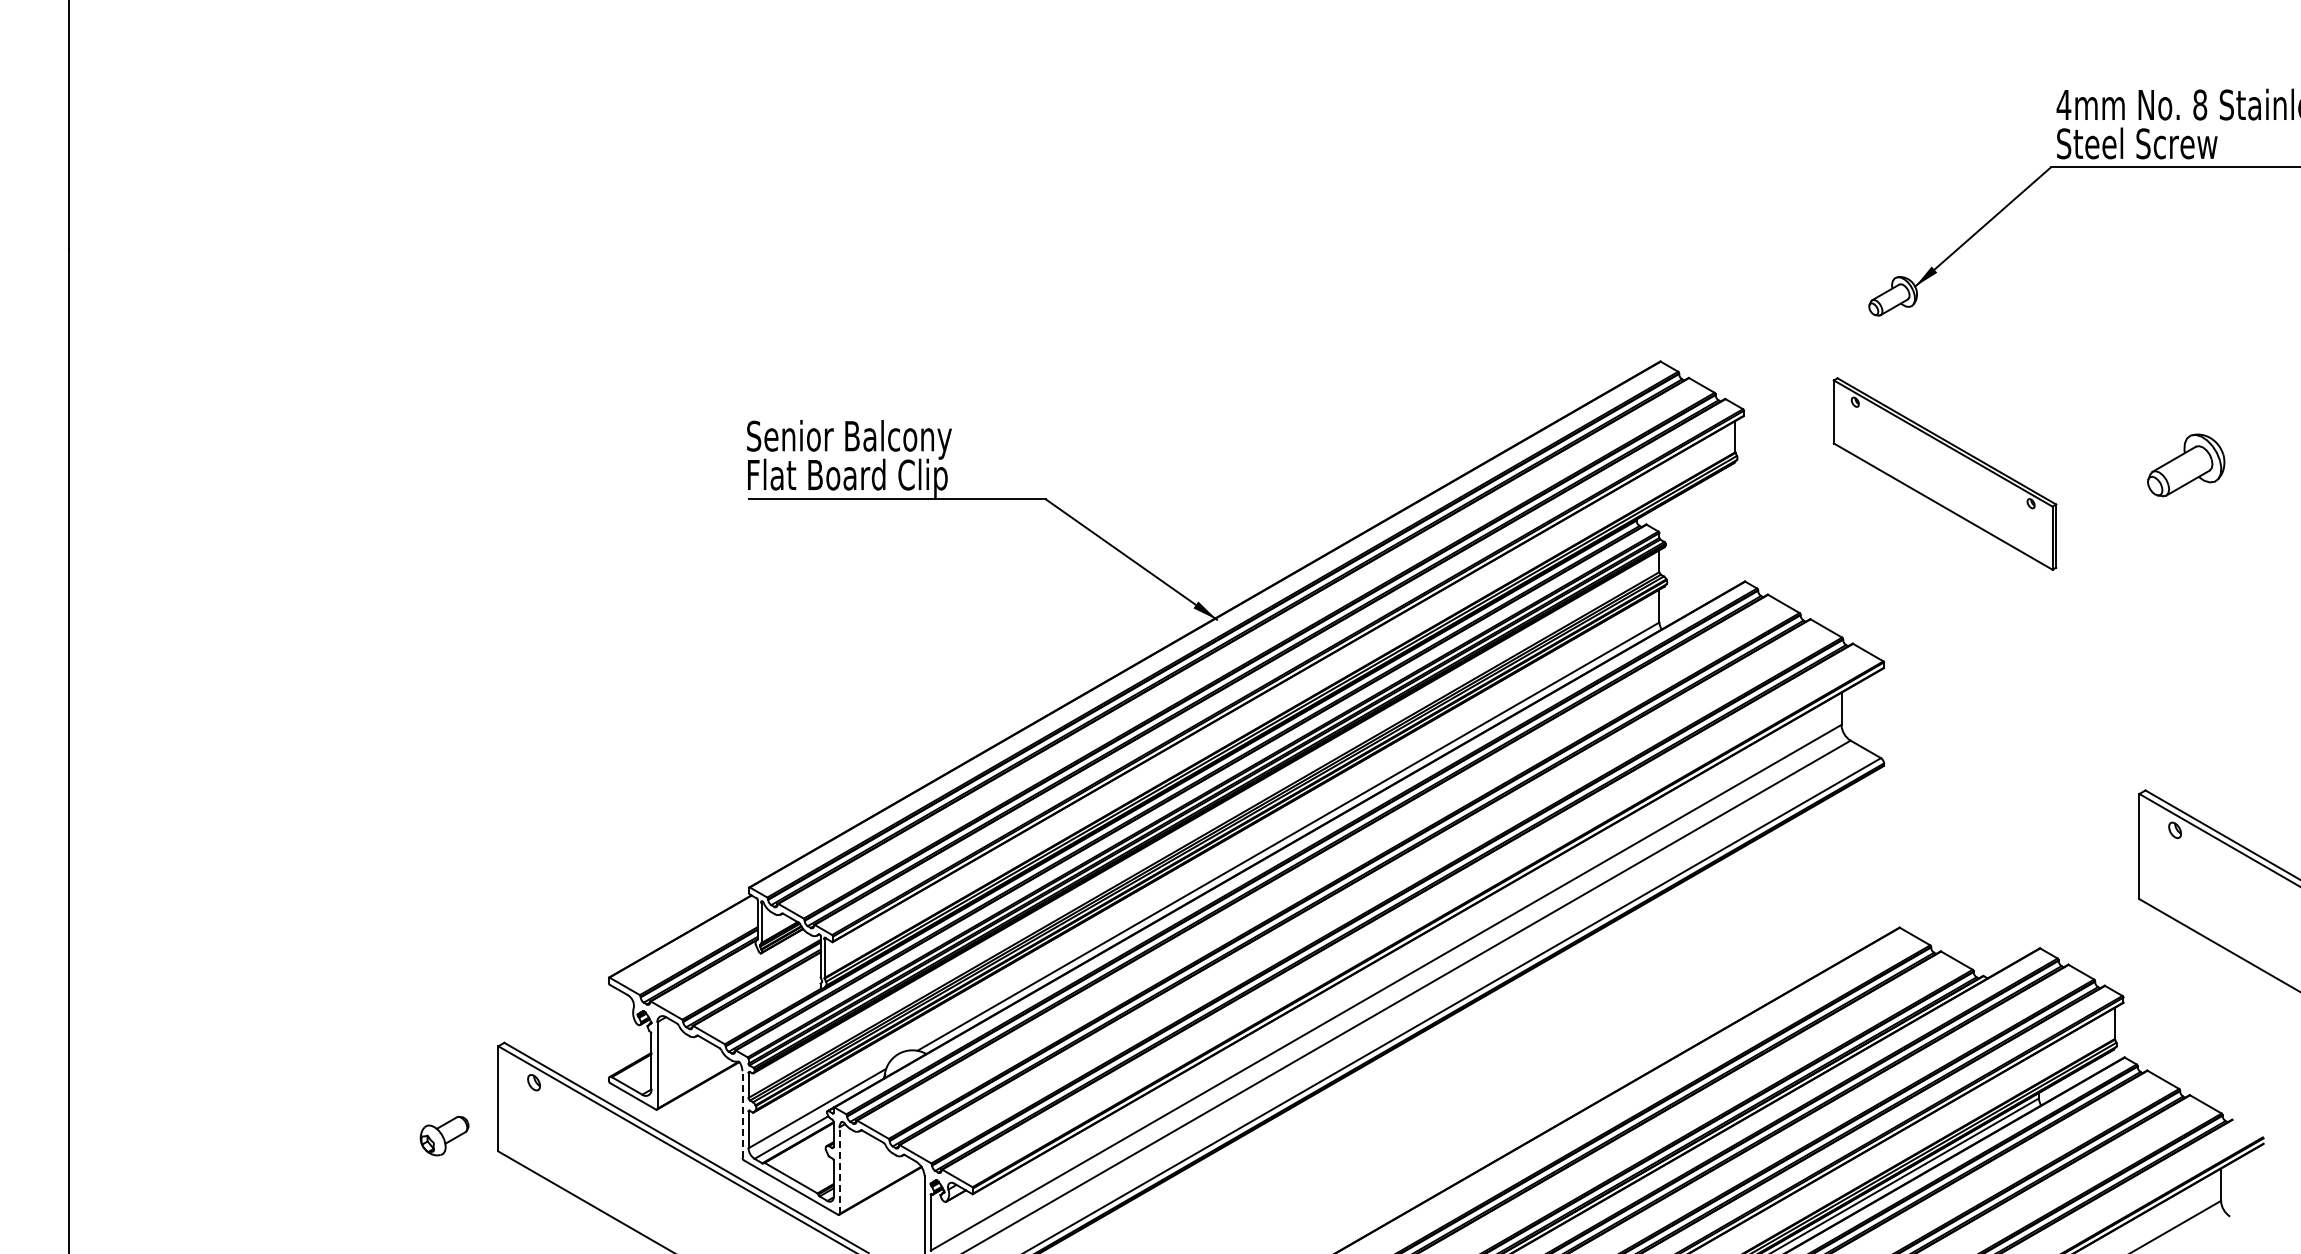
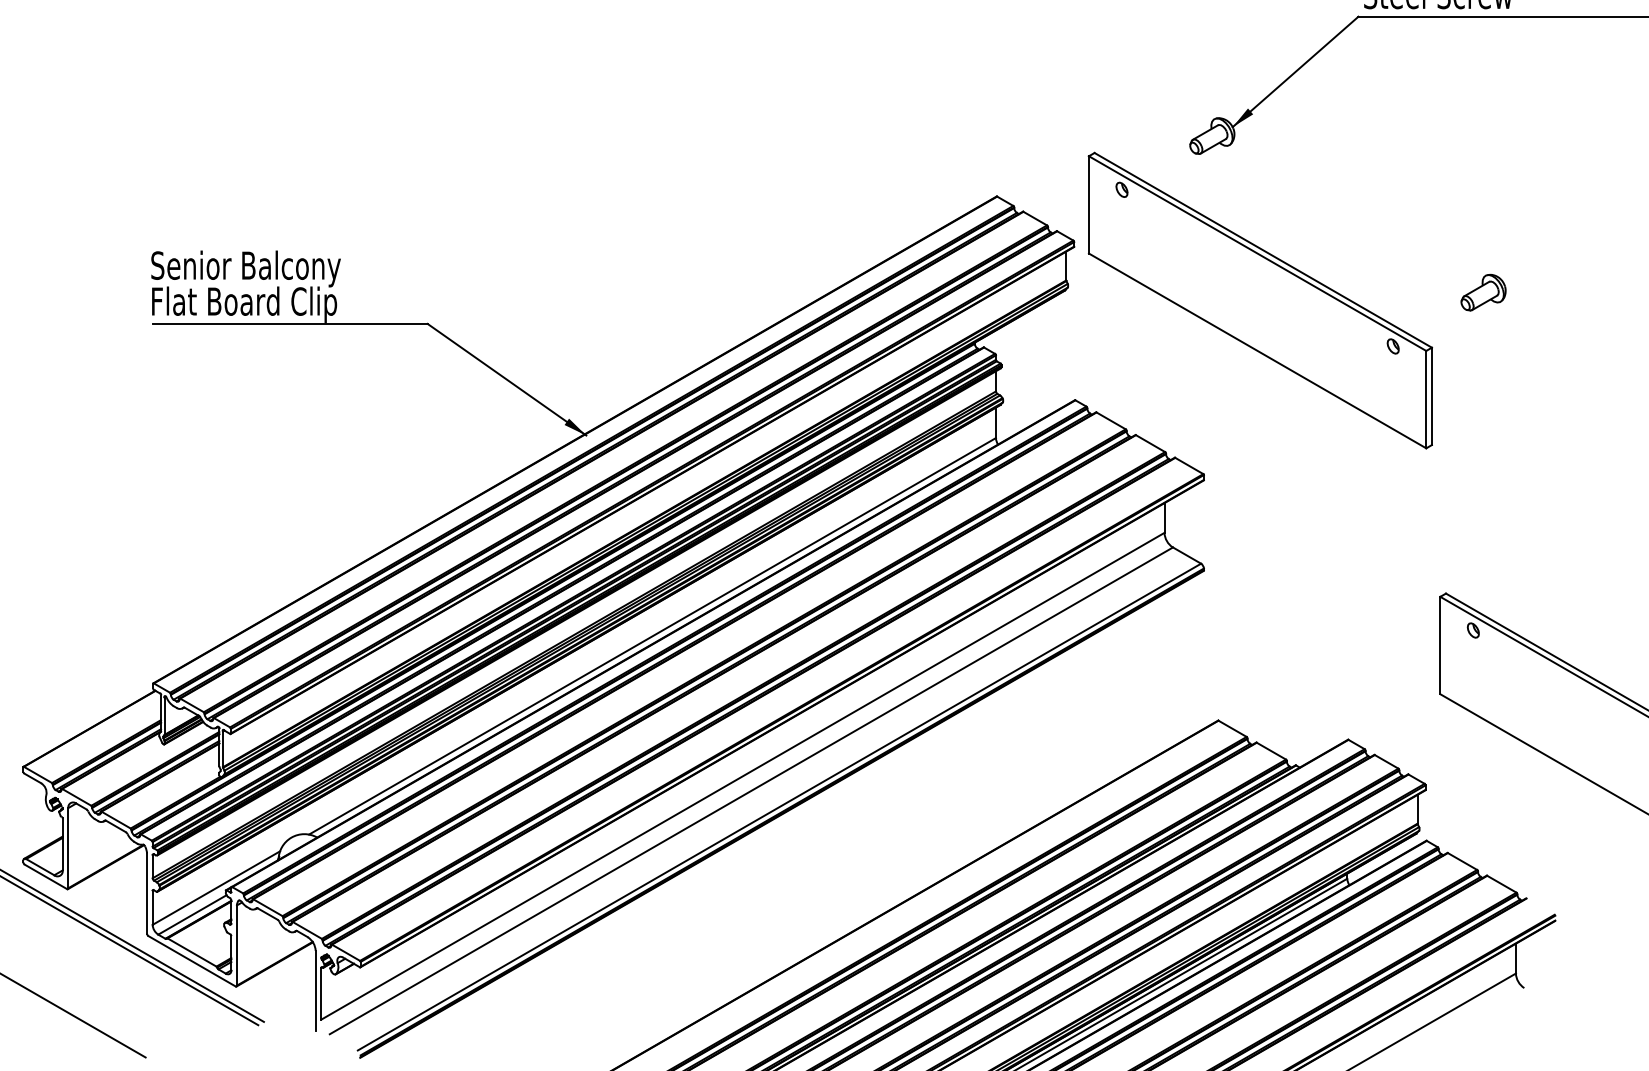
part: (2185, 465) -> (1482, 292), size x0.62
part: (1944, 473) -> (1259, 300), size x1.67
line: (742, 1114) -> (147, 893), dashed -> solid
line: (839, 1170) -> (236, 945), dashed -> solid

